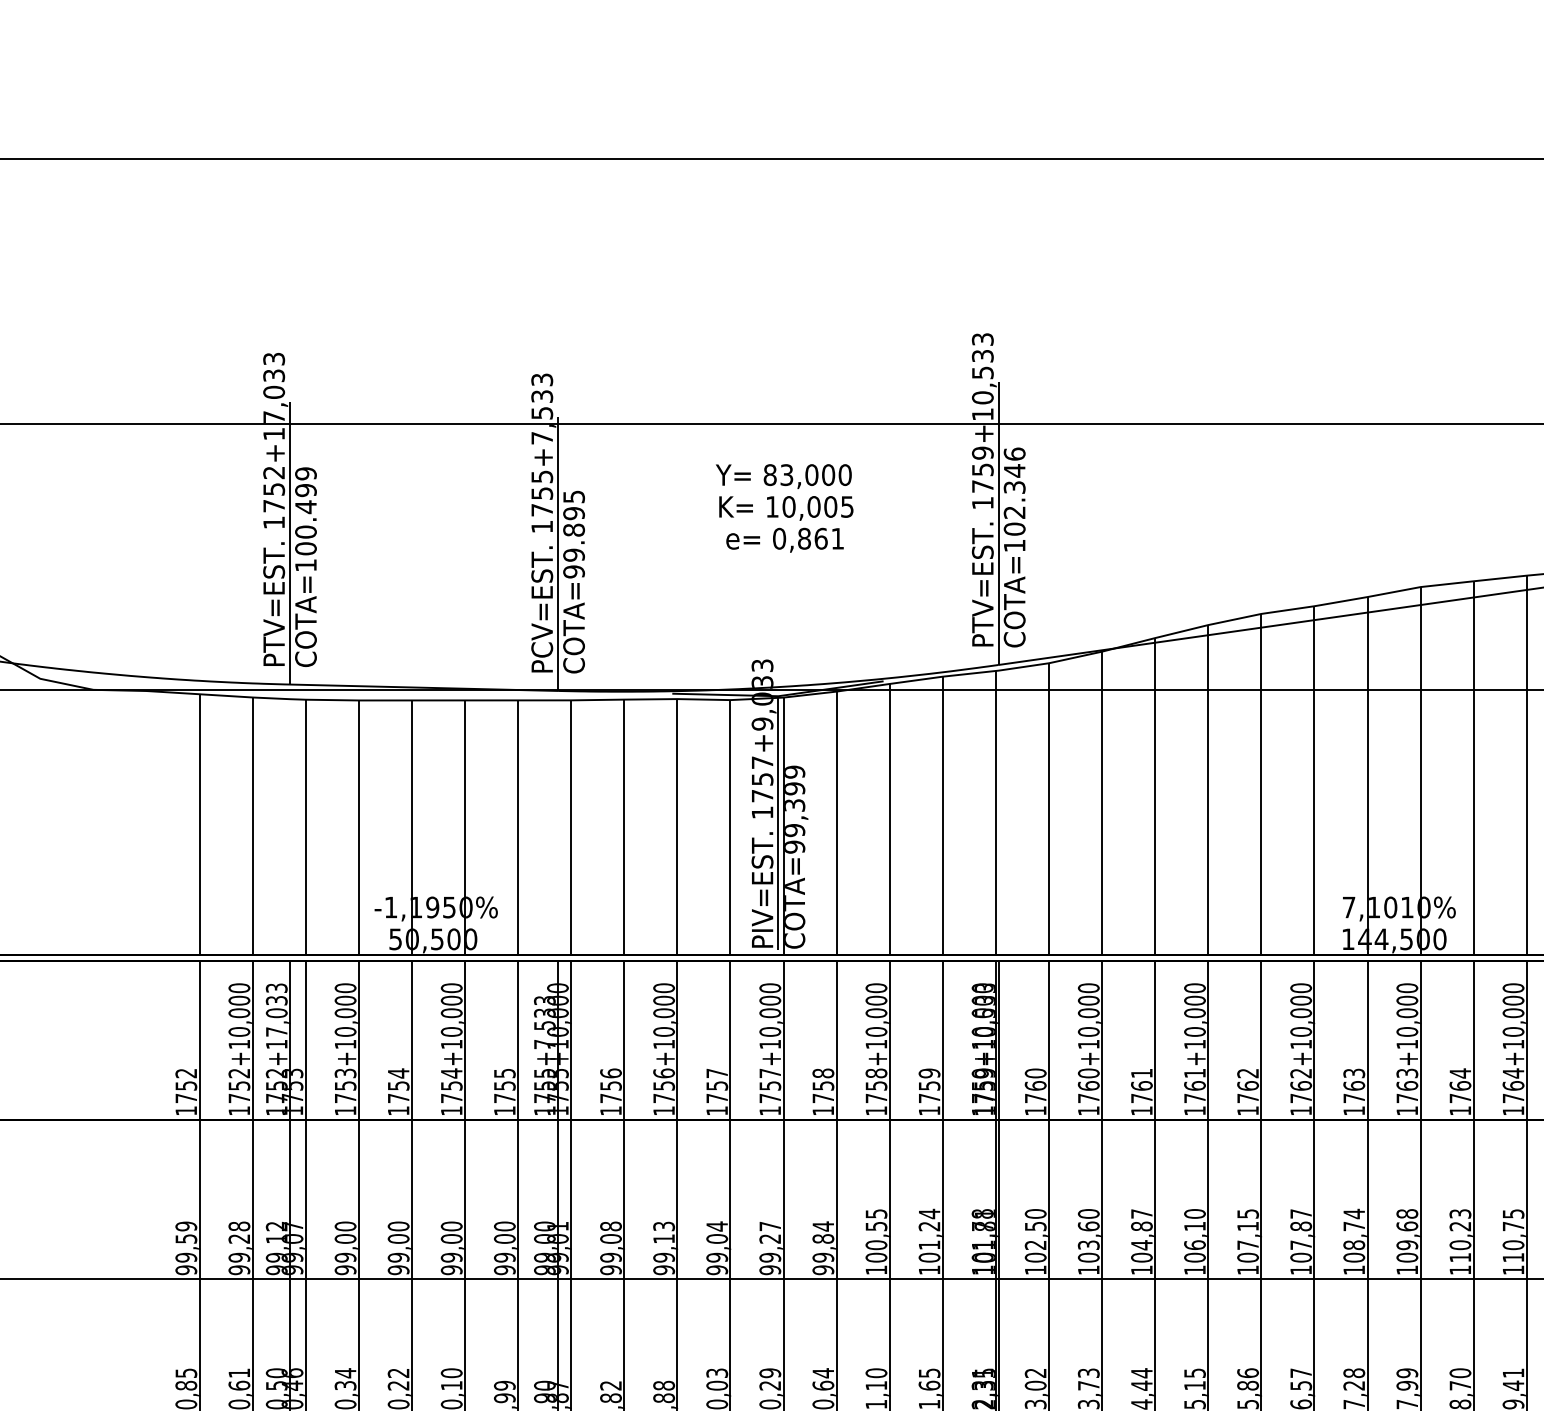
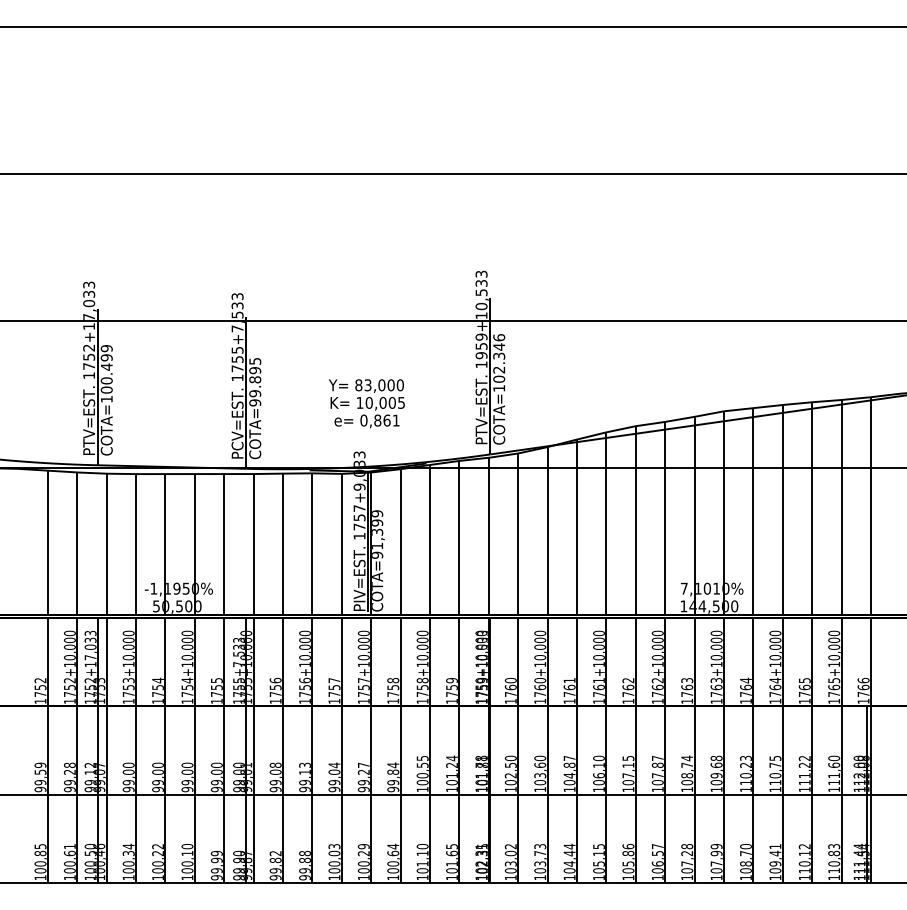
text: (982, 486) -> (481, 355), 1759+10,533 -> 1959+10,533
text: (784, 507) -> (366, 403), moved
text: (794, 829) -> (377, 545), COTA=99,399 -> COTA=91,399

